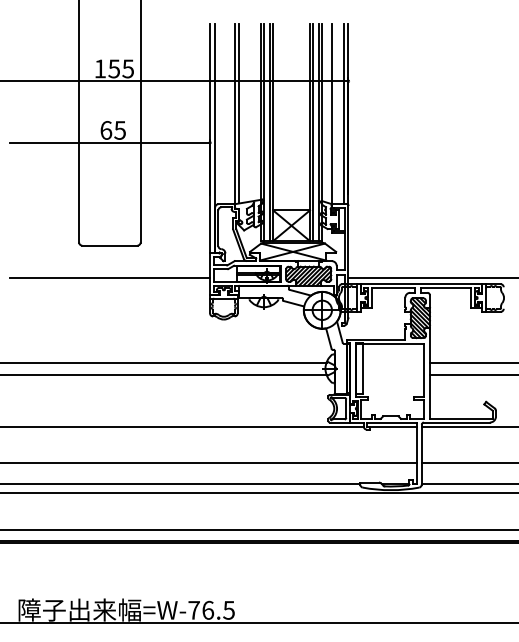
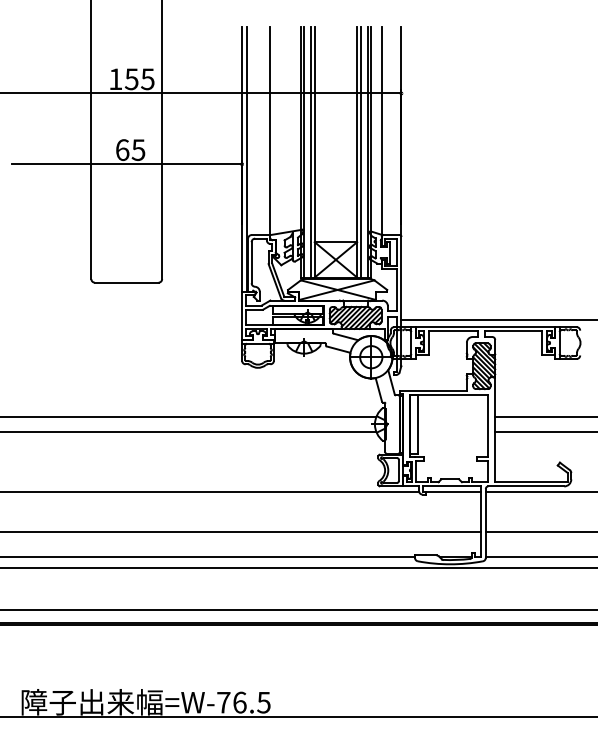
line: (239, 113) -> (275, 130), removed
line: (344, 114) -> (396, 131), removed
line: (110, 278) -> (127, 320), removed

